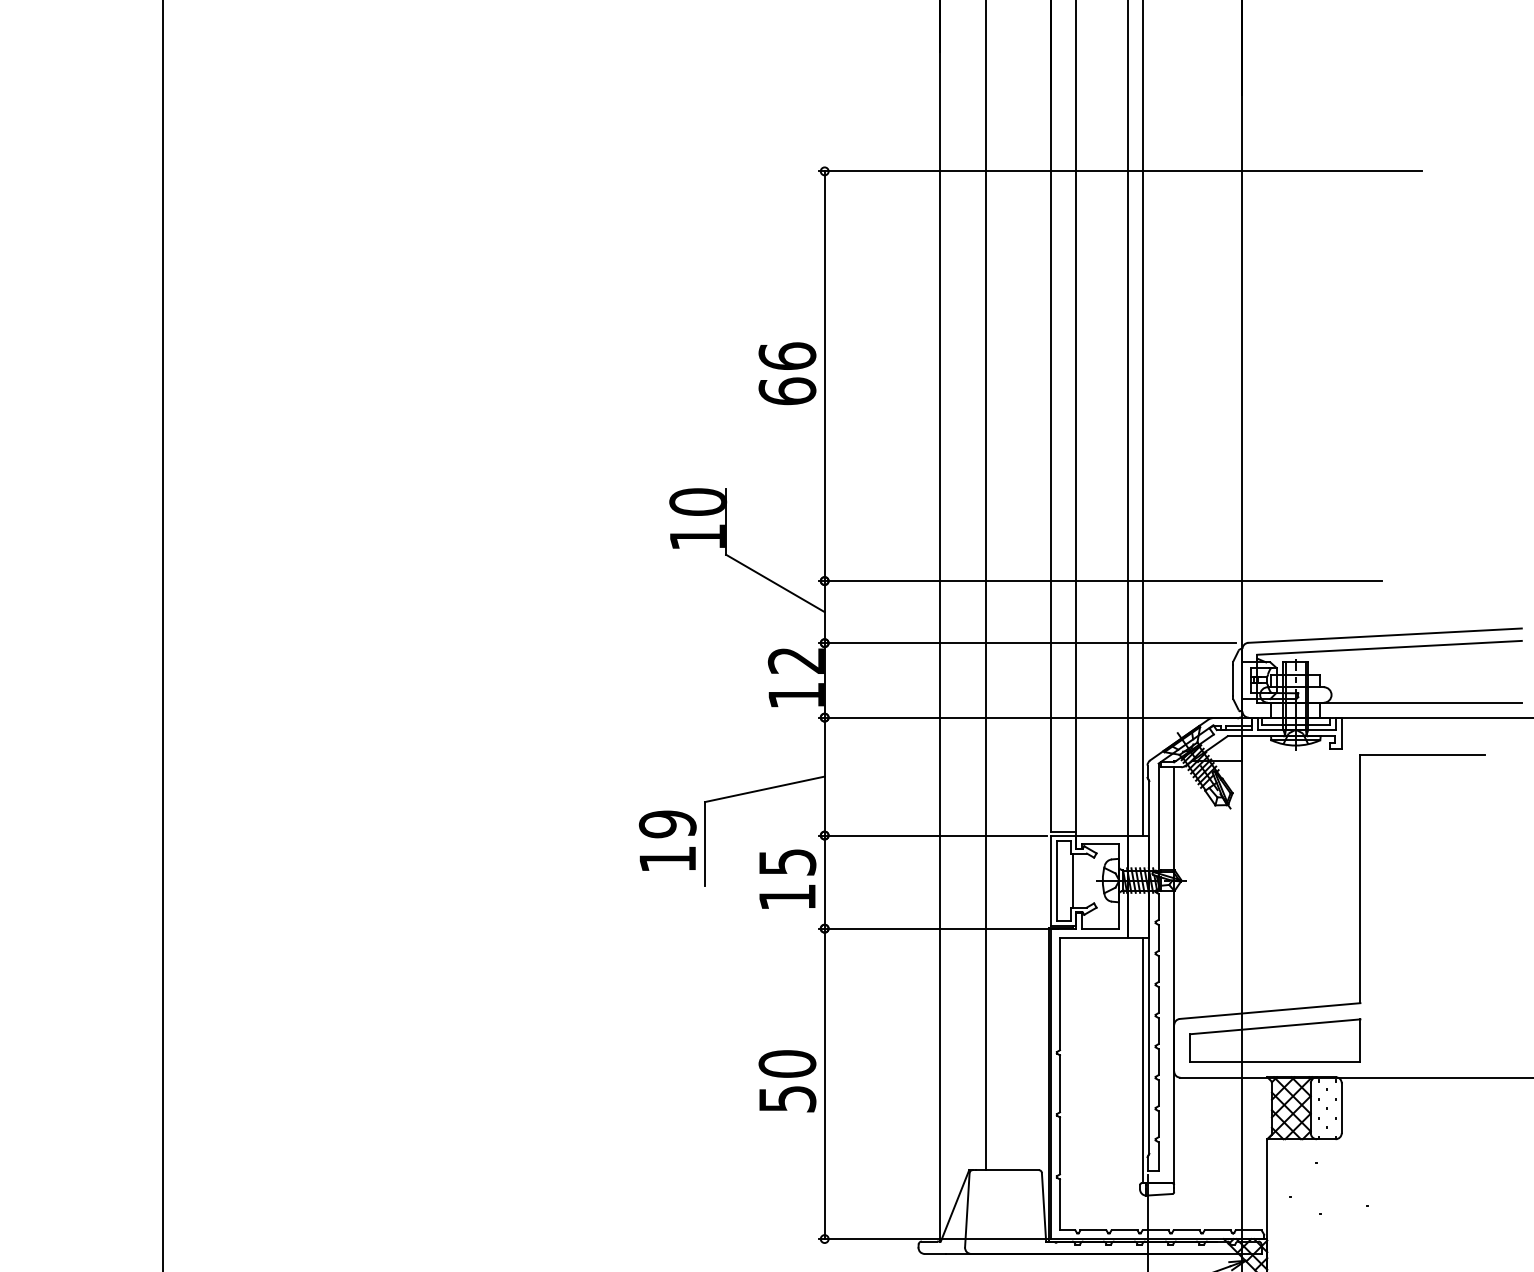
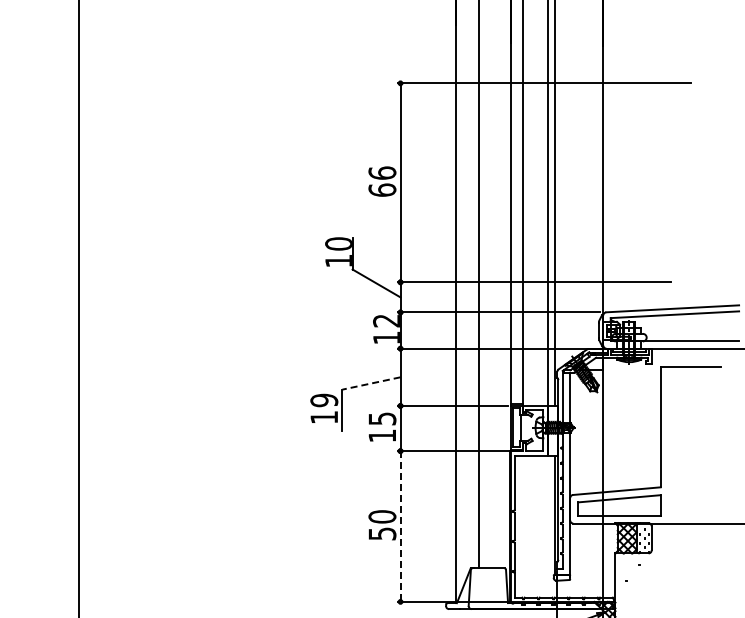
line: (764, 789) -> (371, 383), solid -> dashed
line: (824, 1085) -> (400, 527), solid -> dashed

